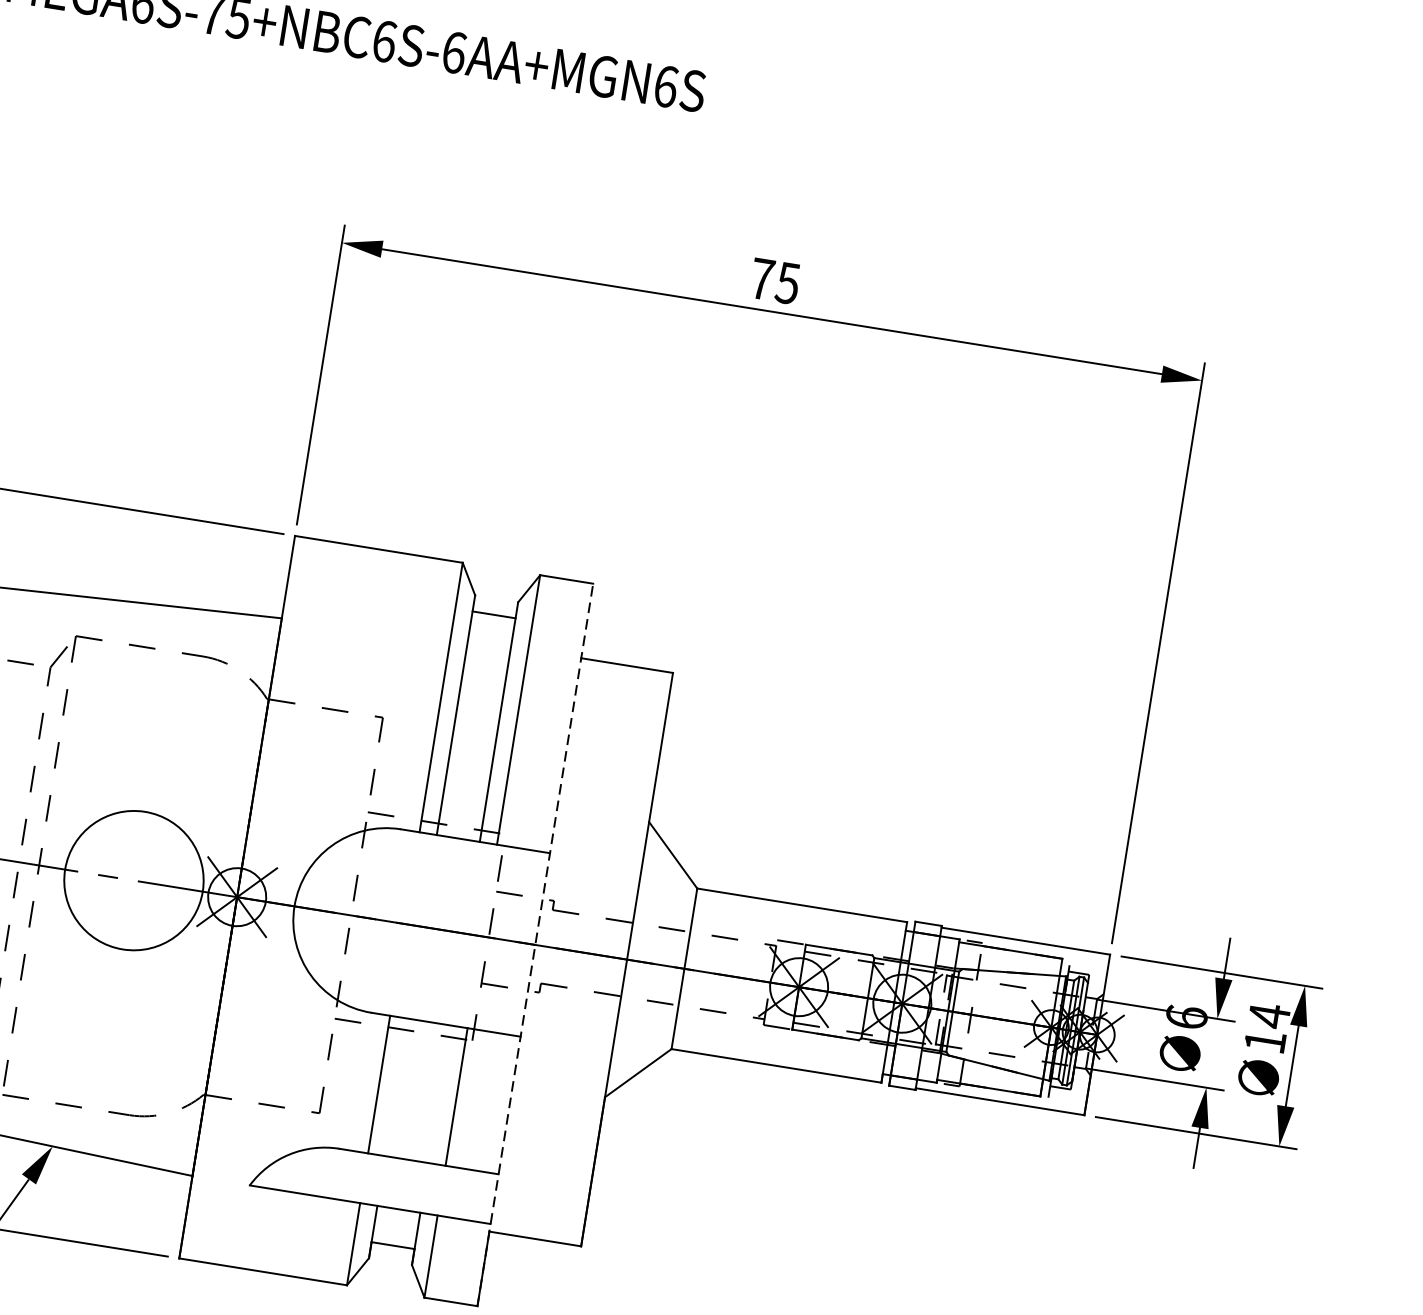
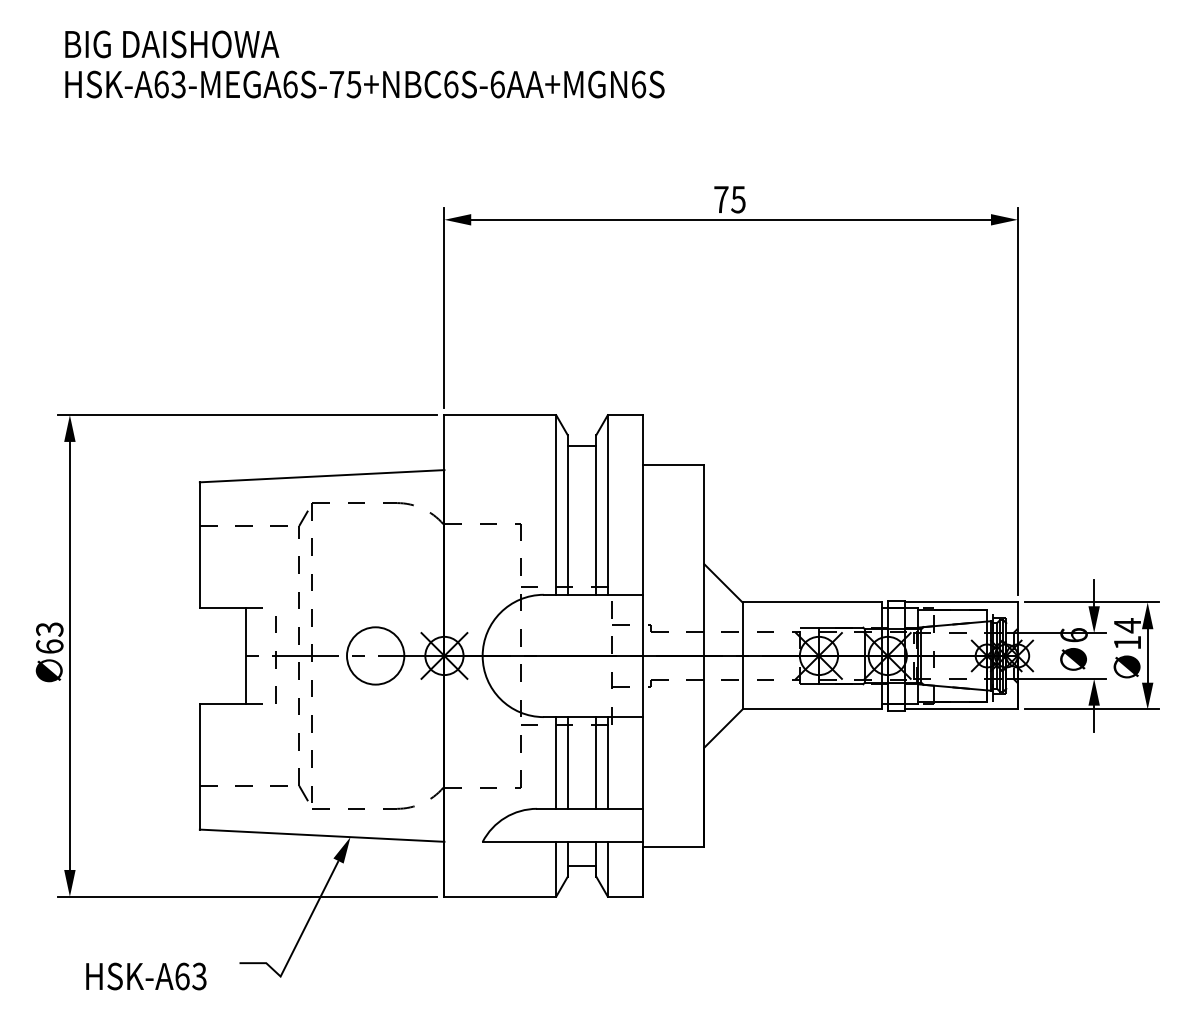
circle: (133, 879) -> (375, 655), size x0.62
line: (535, 944) -> (643, 655), dashed -> solid
line: (396, 1086) -> (567, 762), added
line: (439, 1093) -> (596, 762), added

